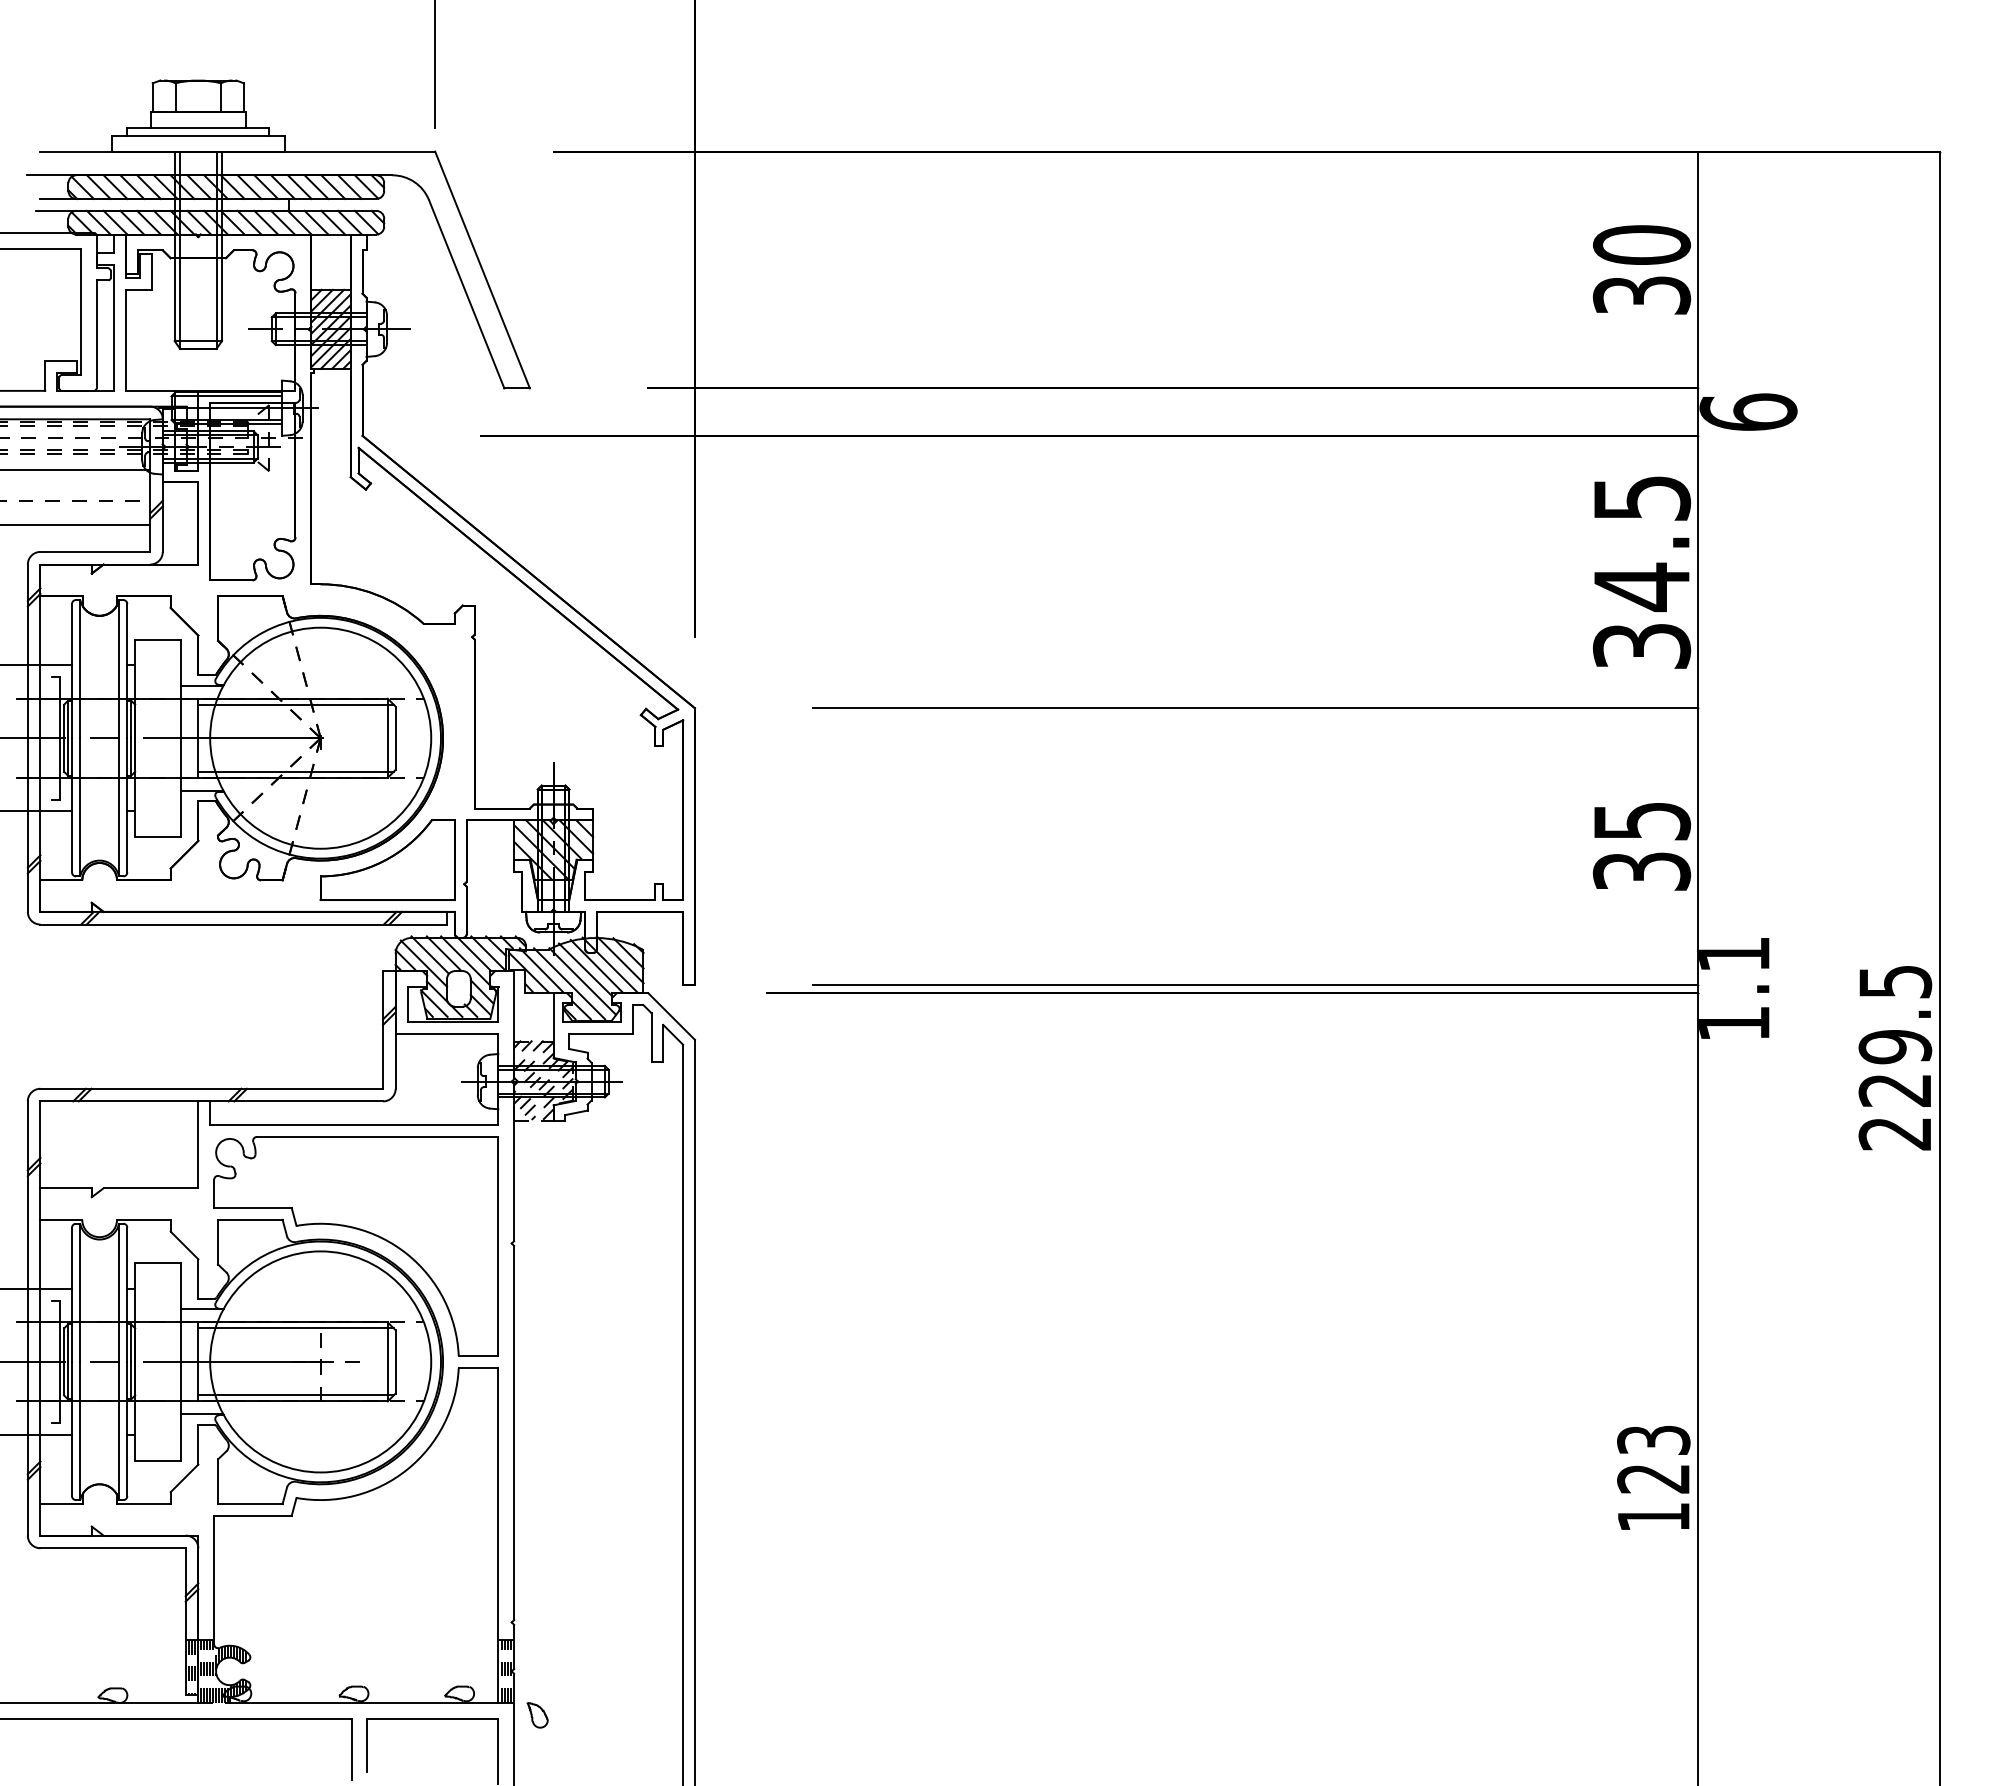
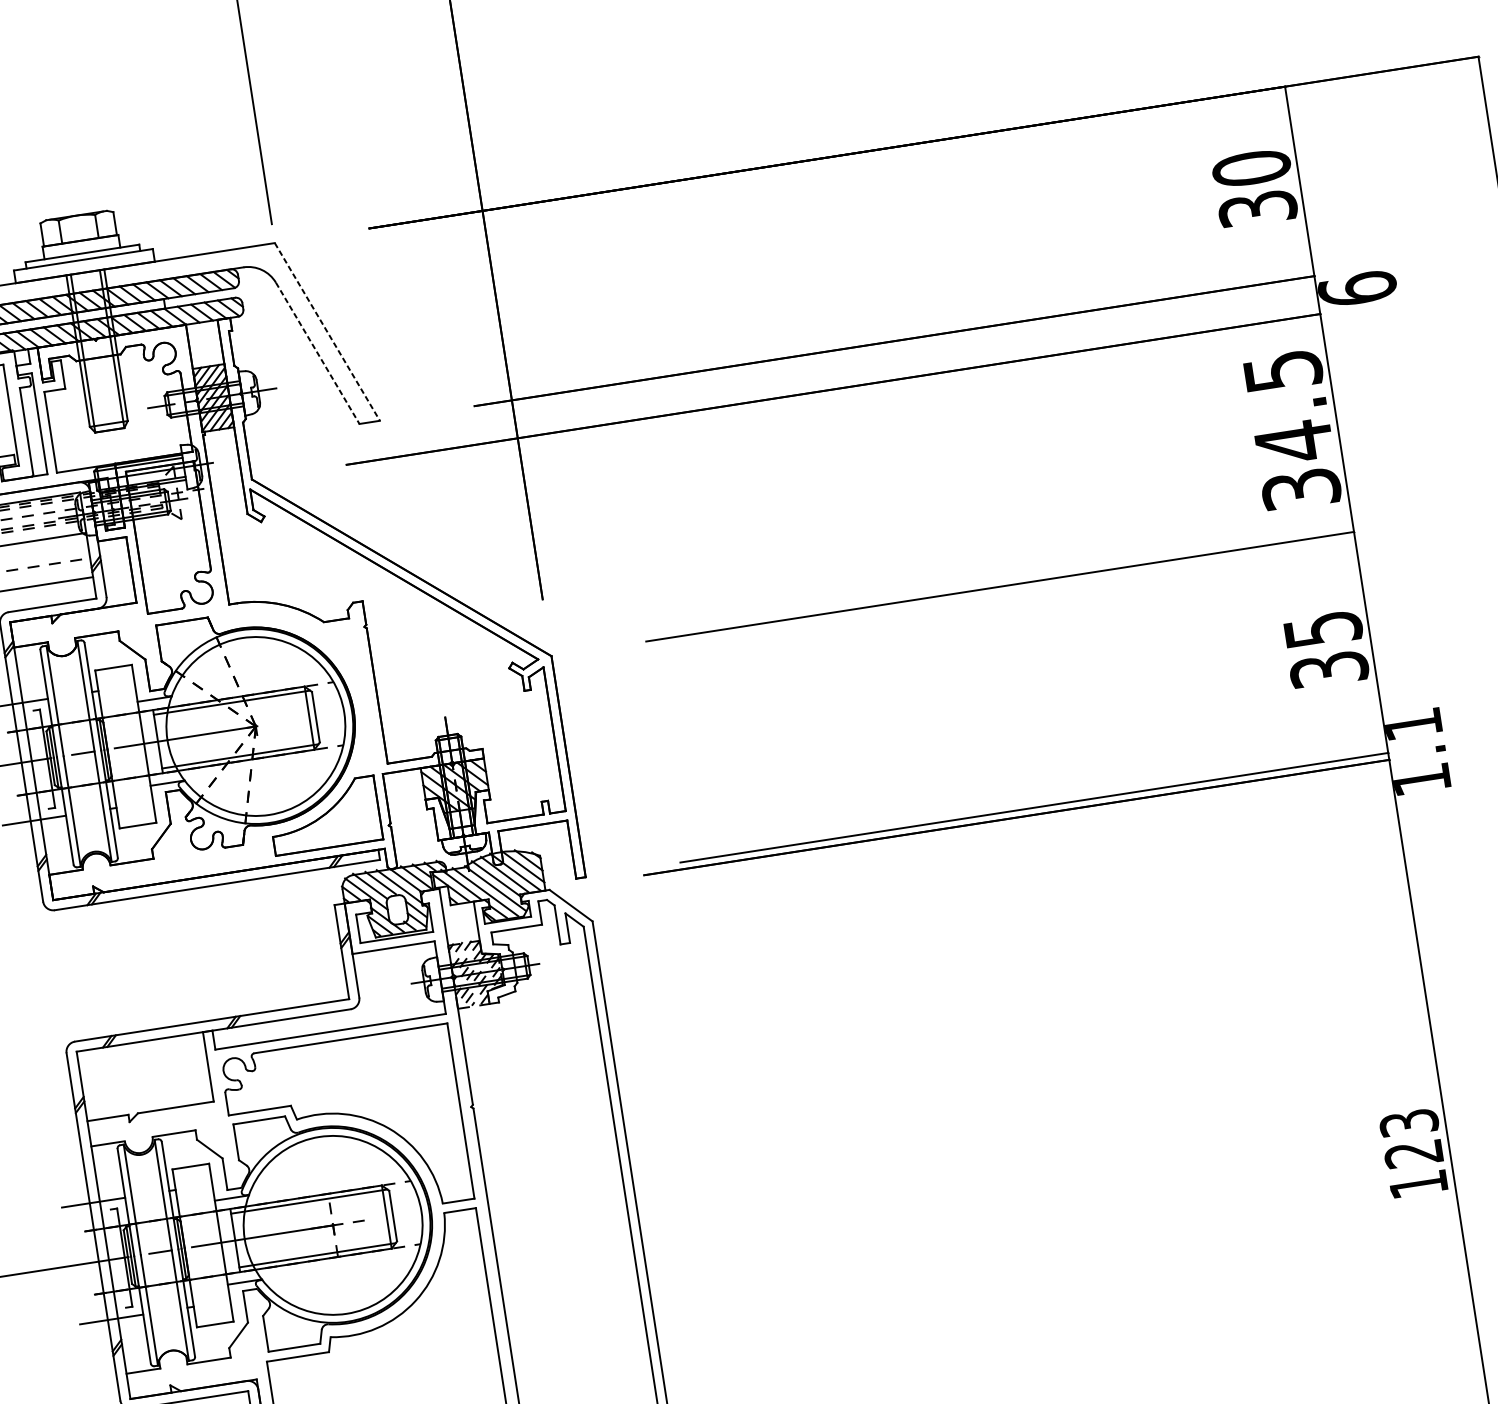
line: (482, 270) -> (327, 332), solid -> dashed
line: (466, 294) -> (317, 353), solid -> dashed

